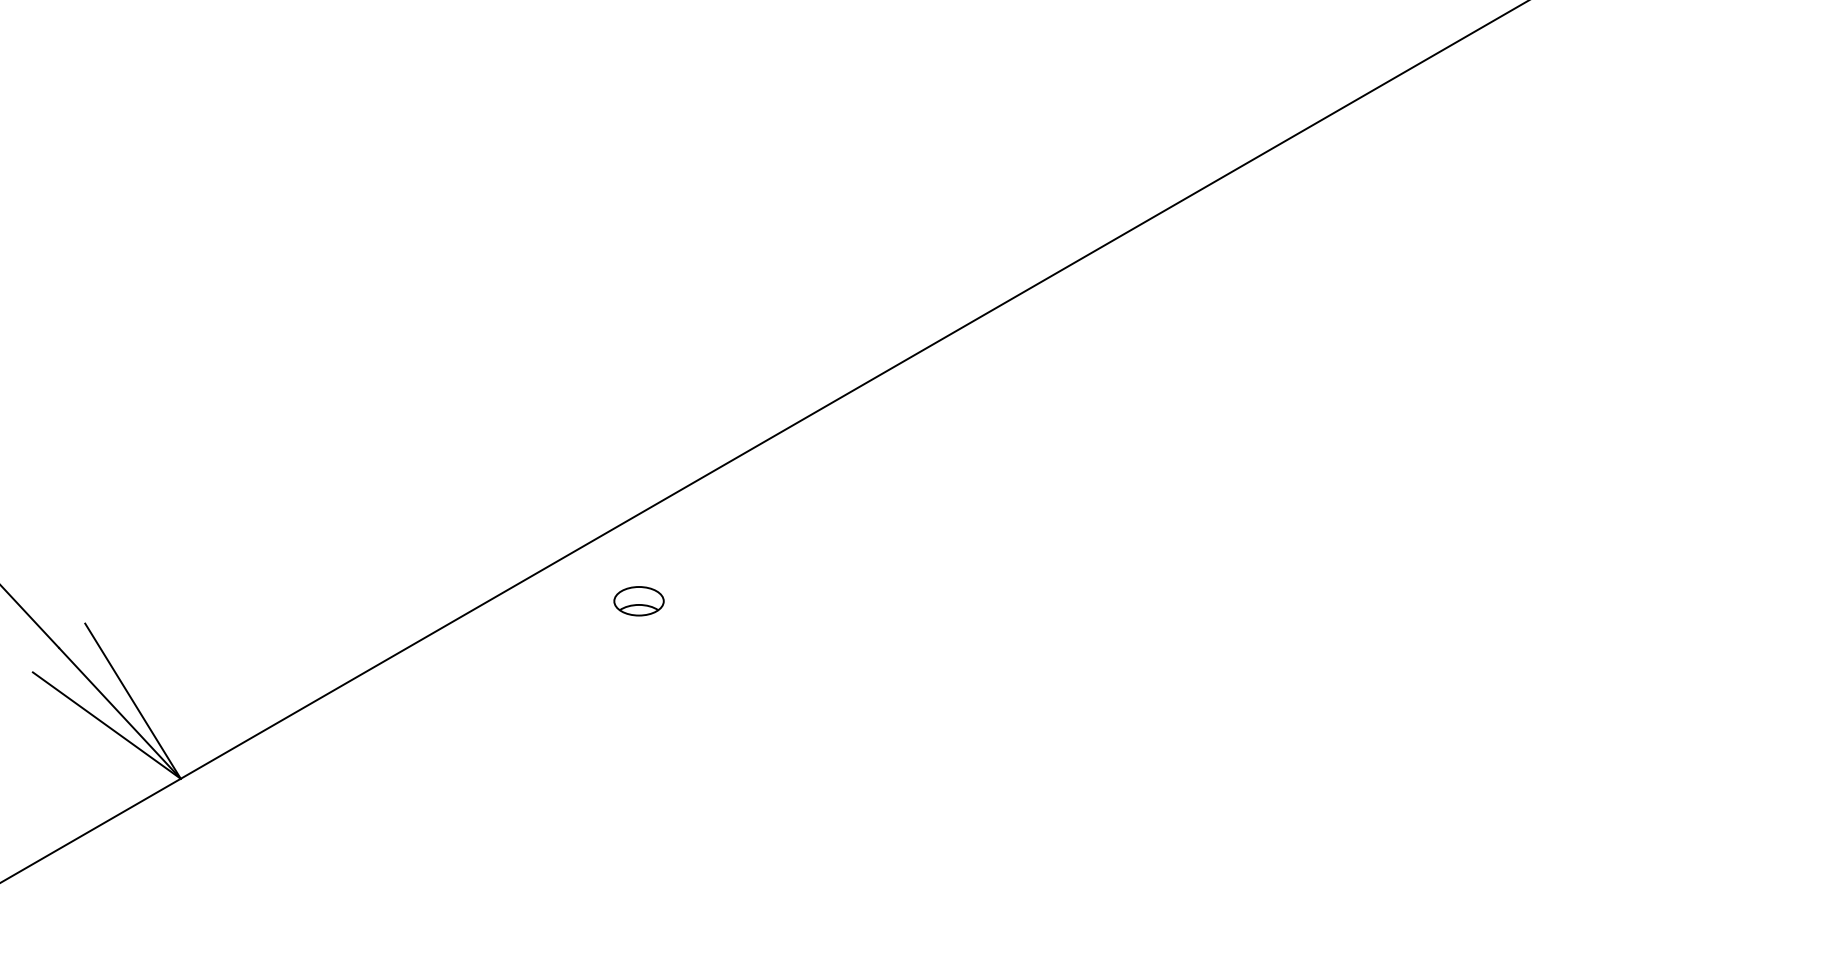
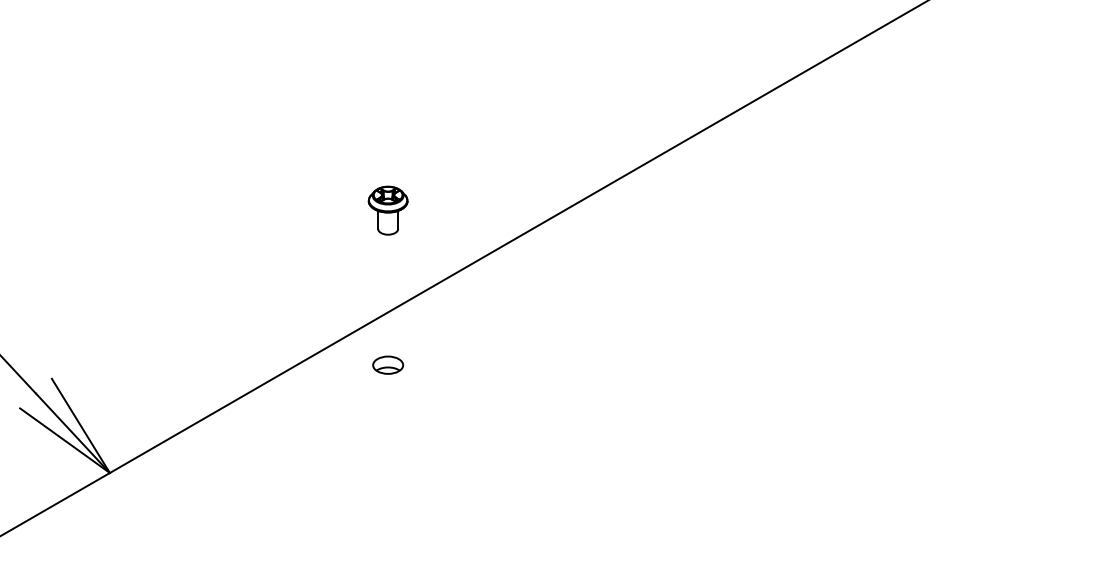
part: (637, 346) -> (387, 210), added

